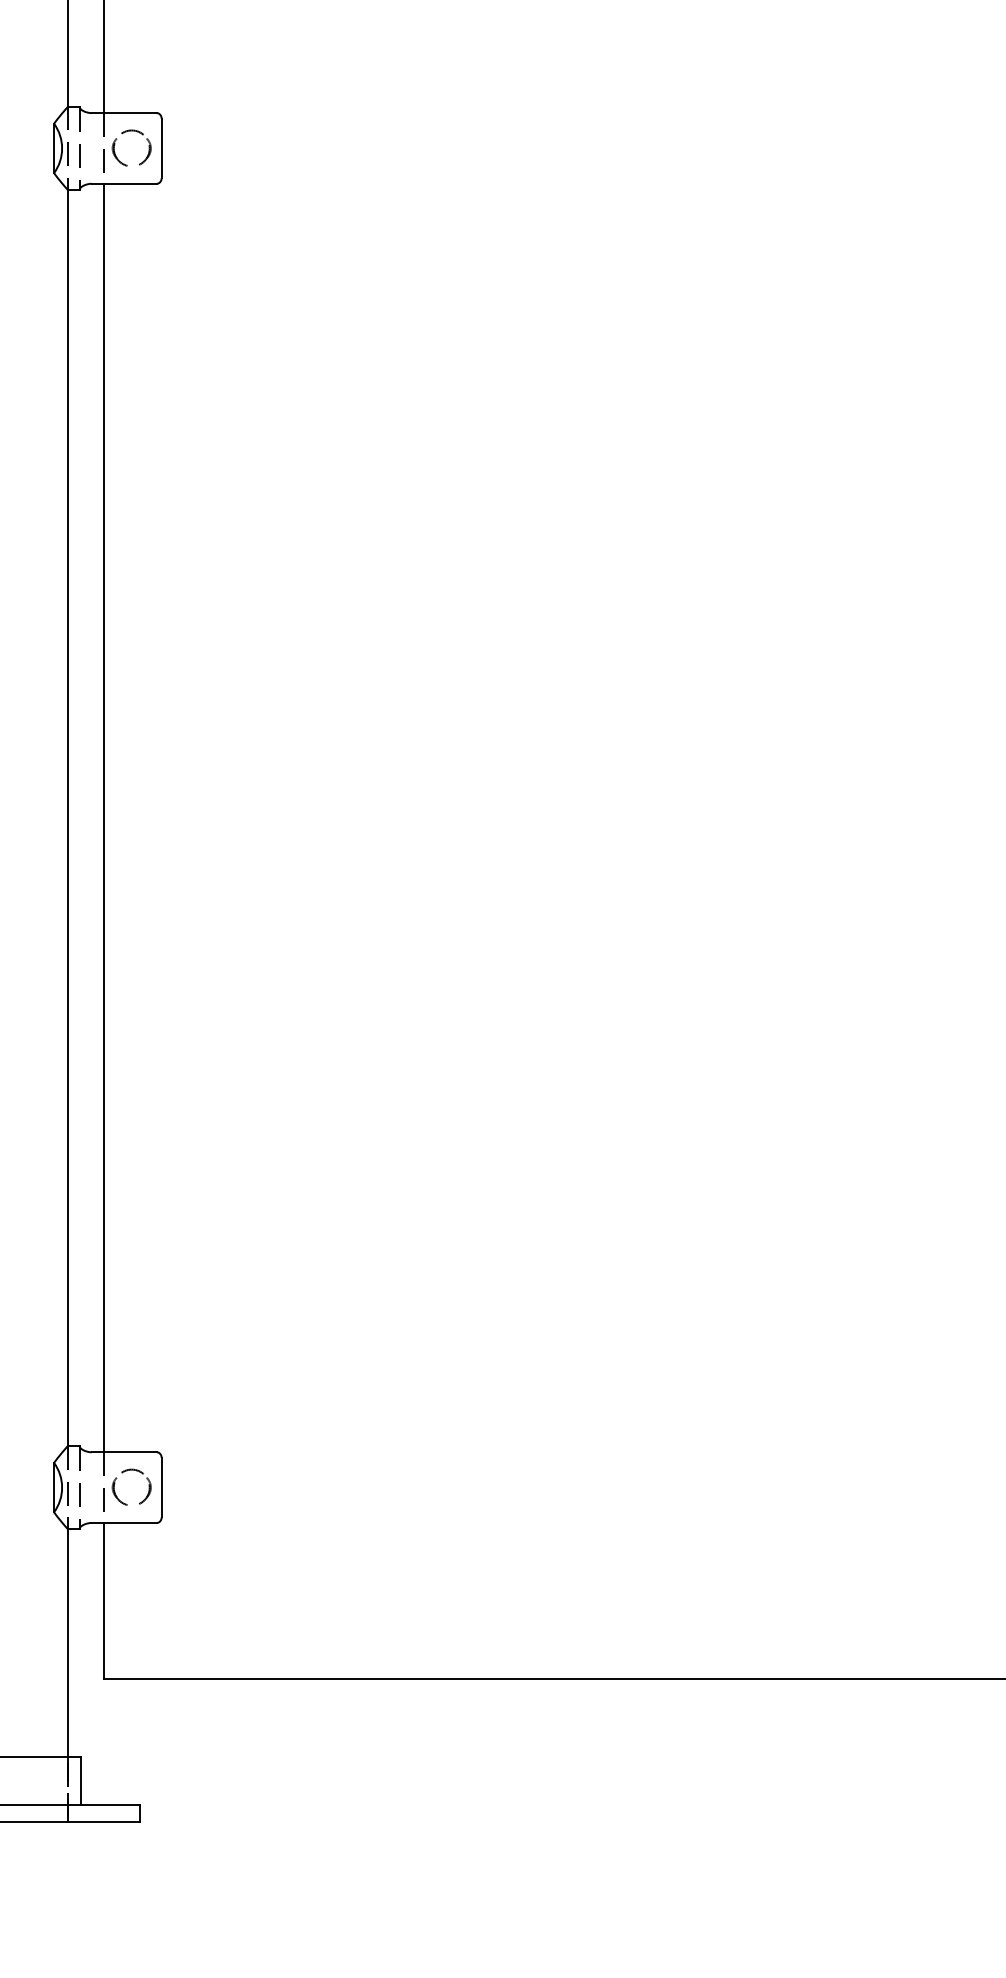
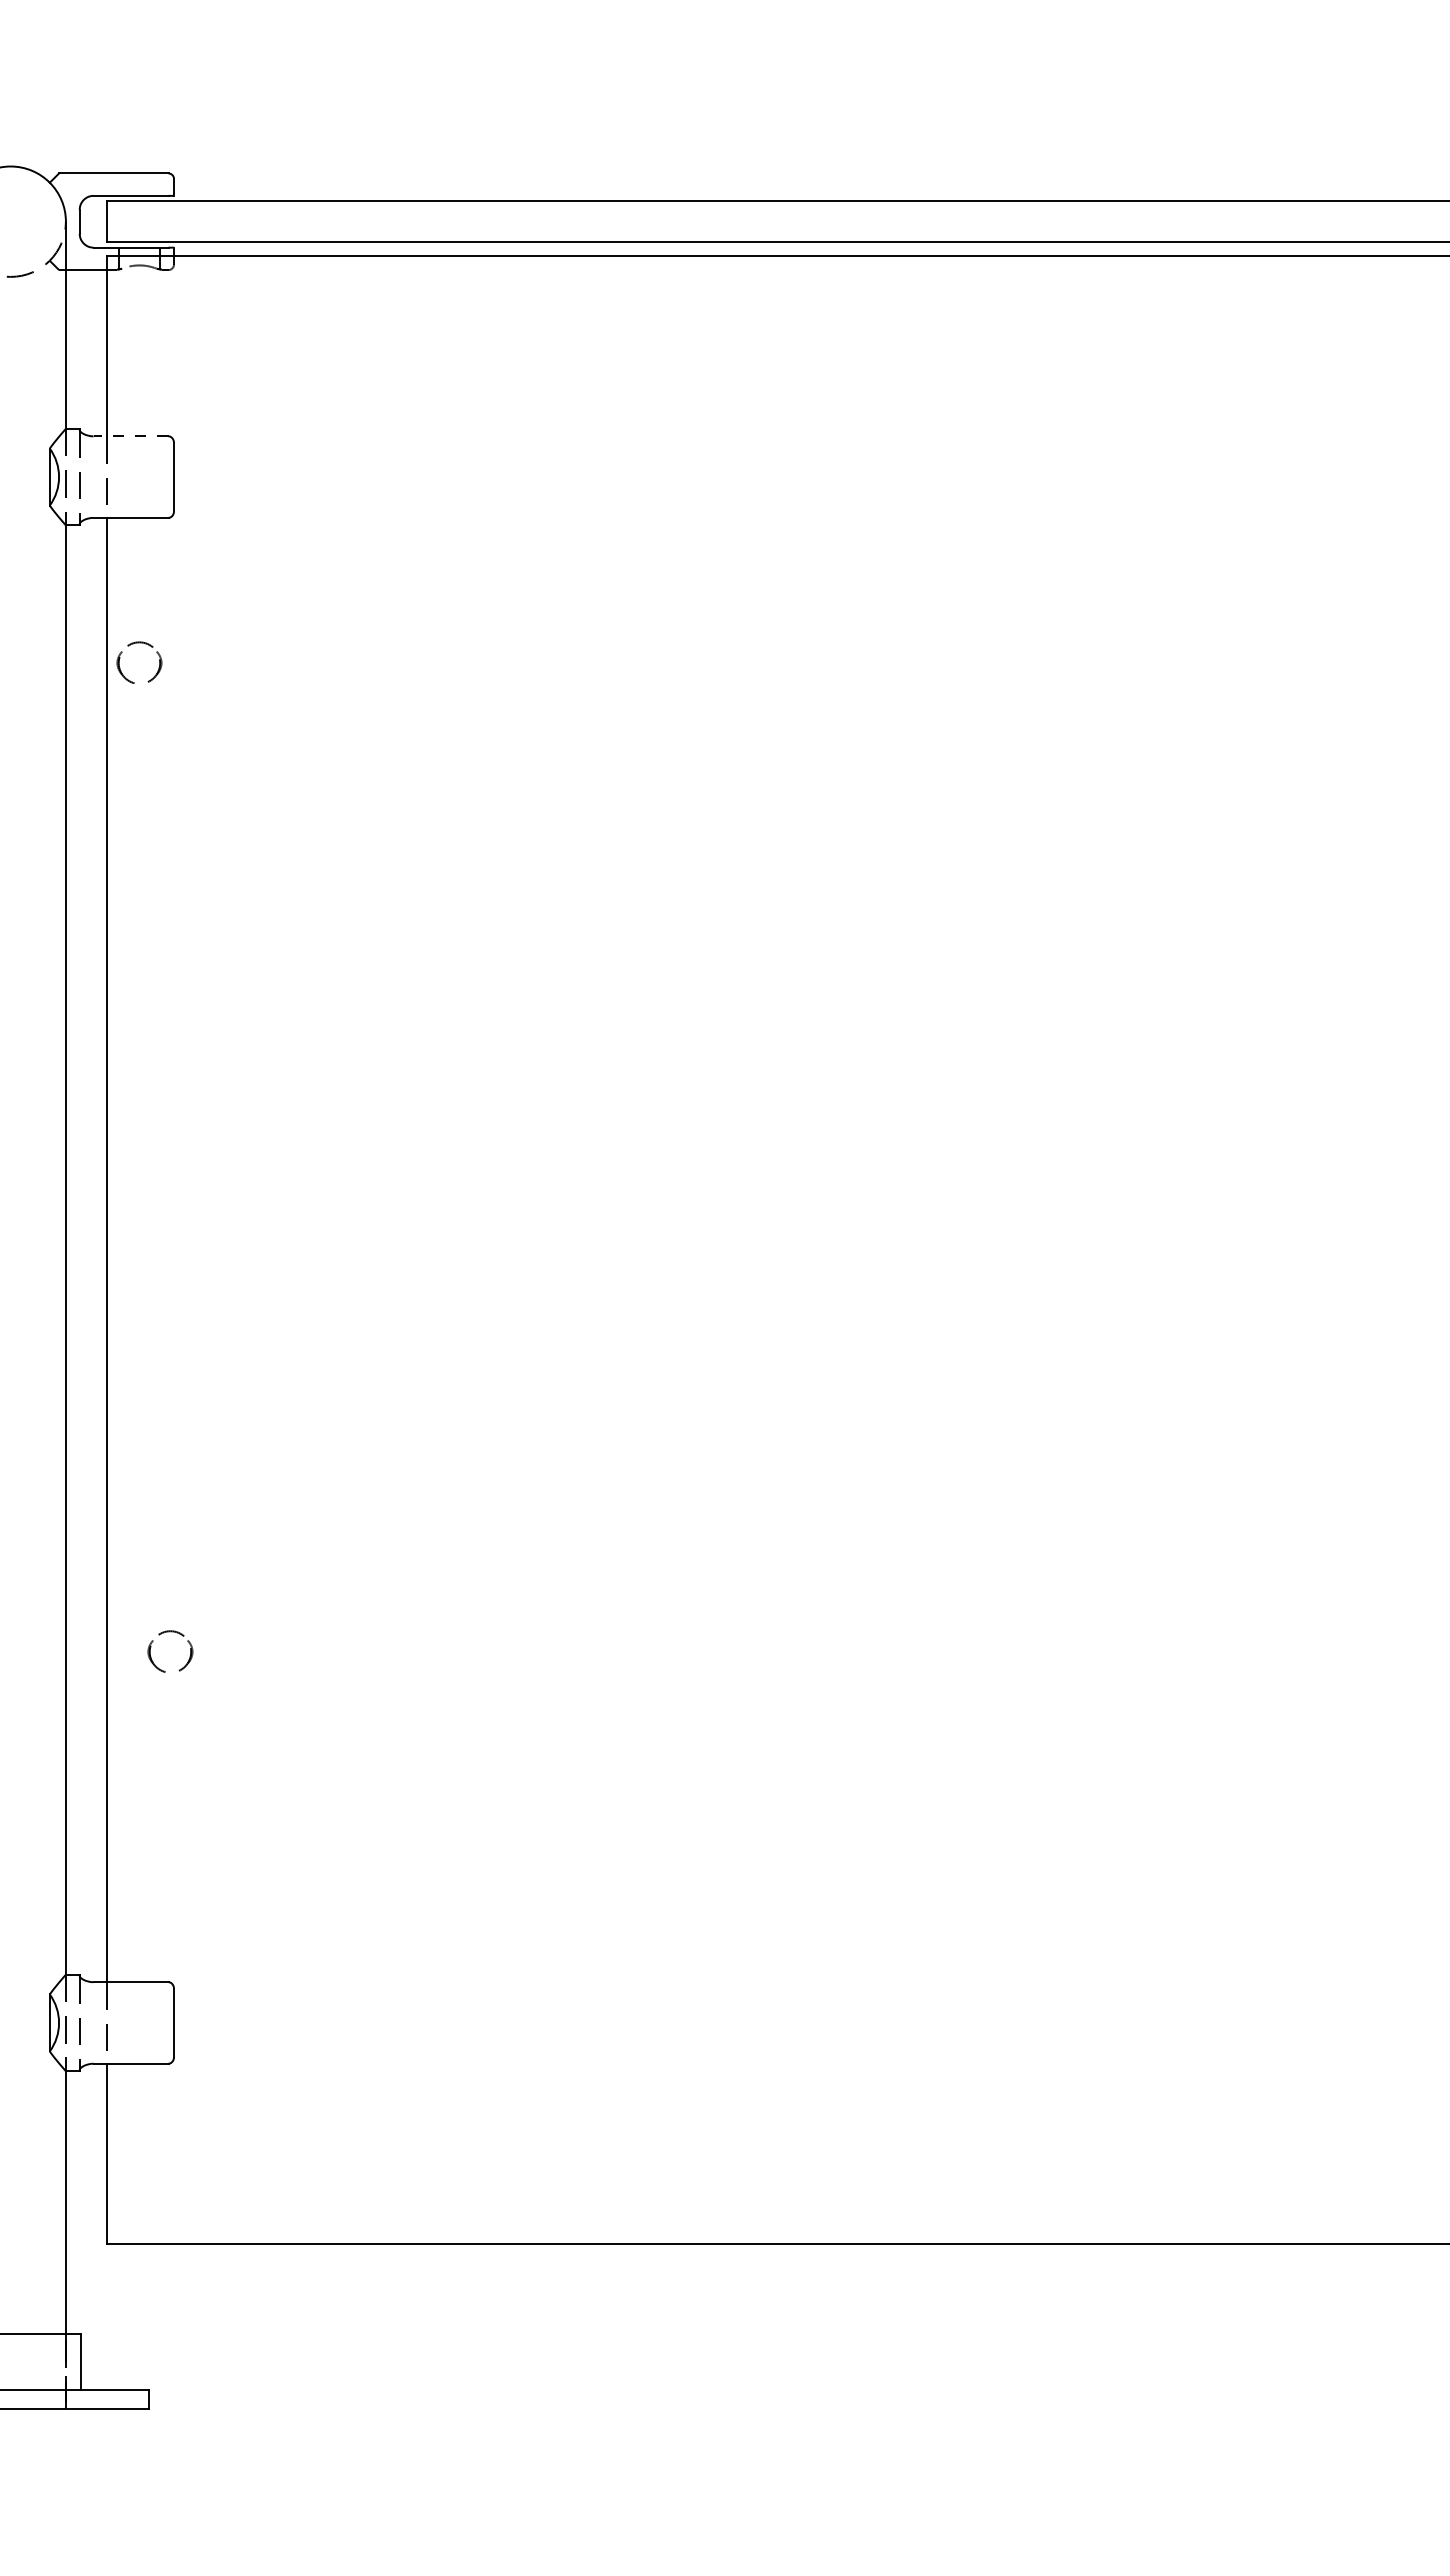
line: (124, 113) -> (130, 436), solid -> dashed
part: (126, 132) -> (133, 644), moved
part: (137, 1471) -> (176, 1633), moved

